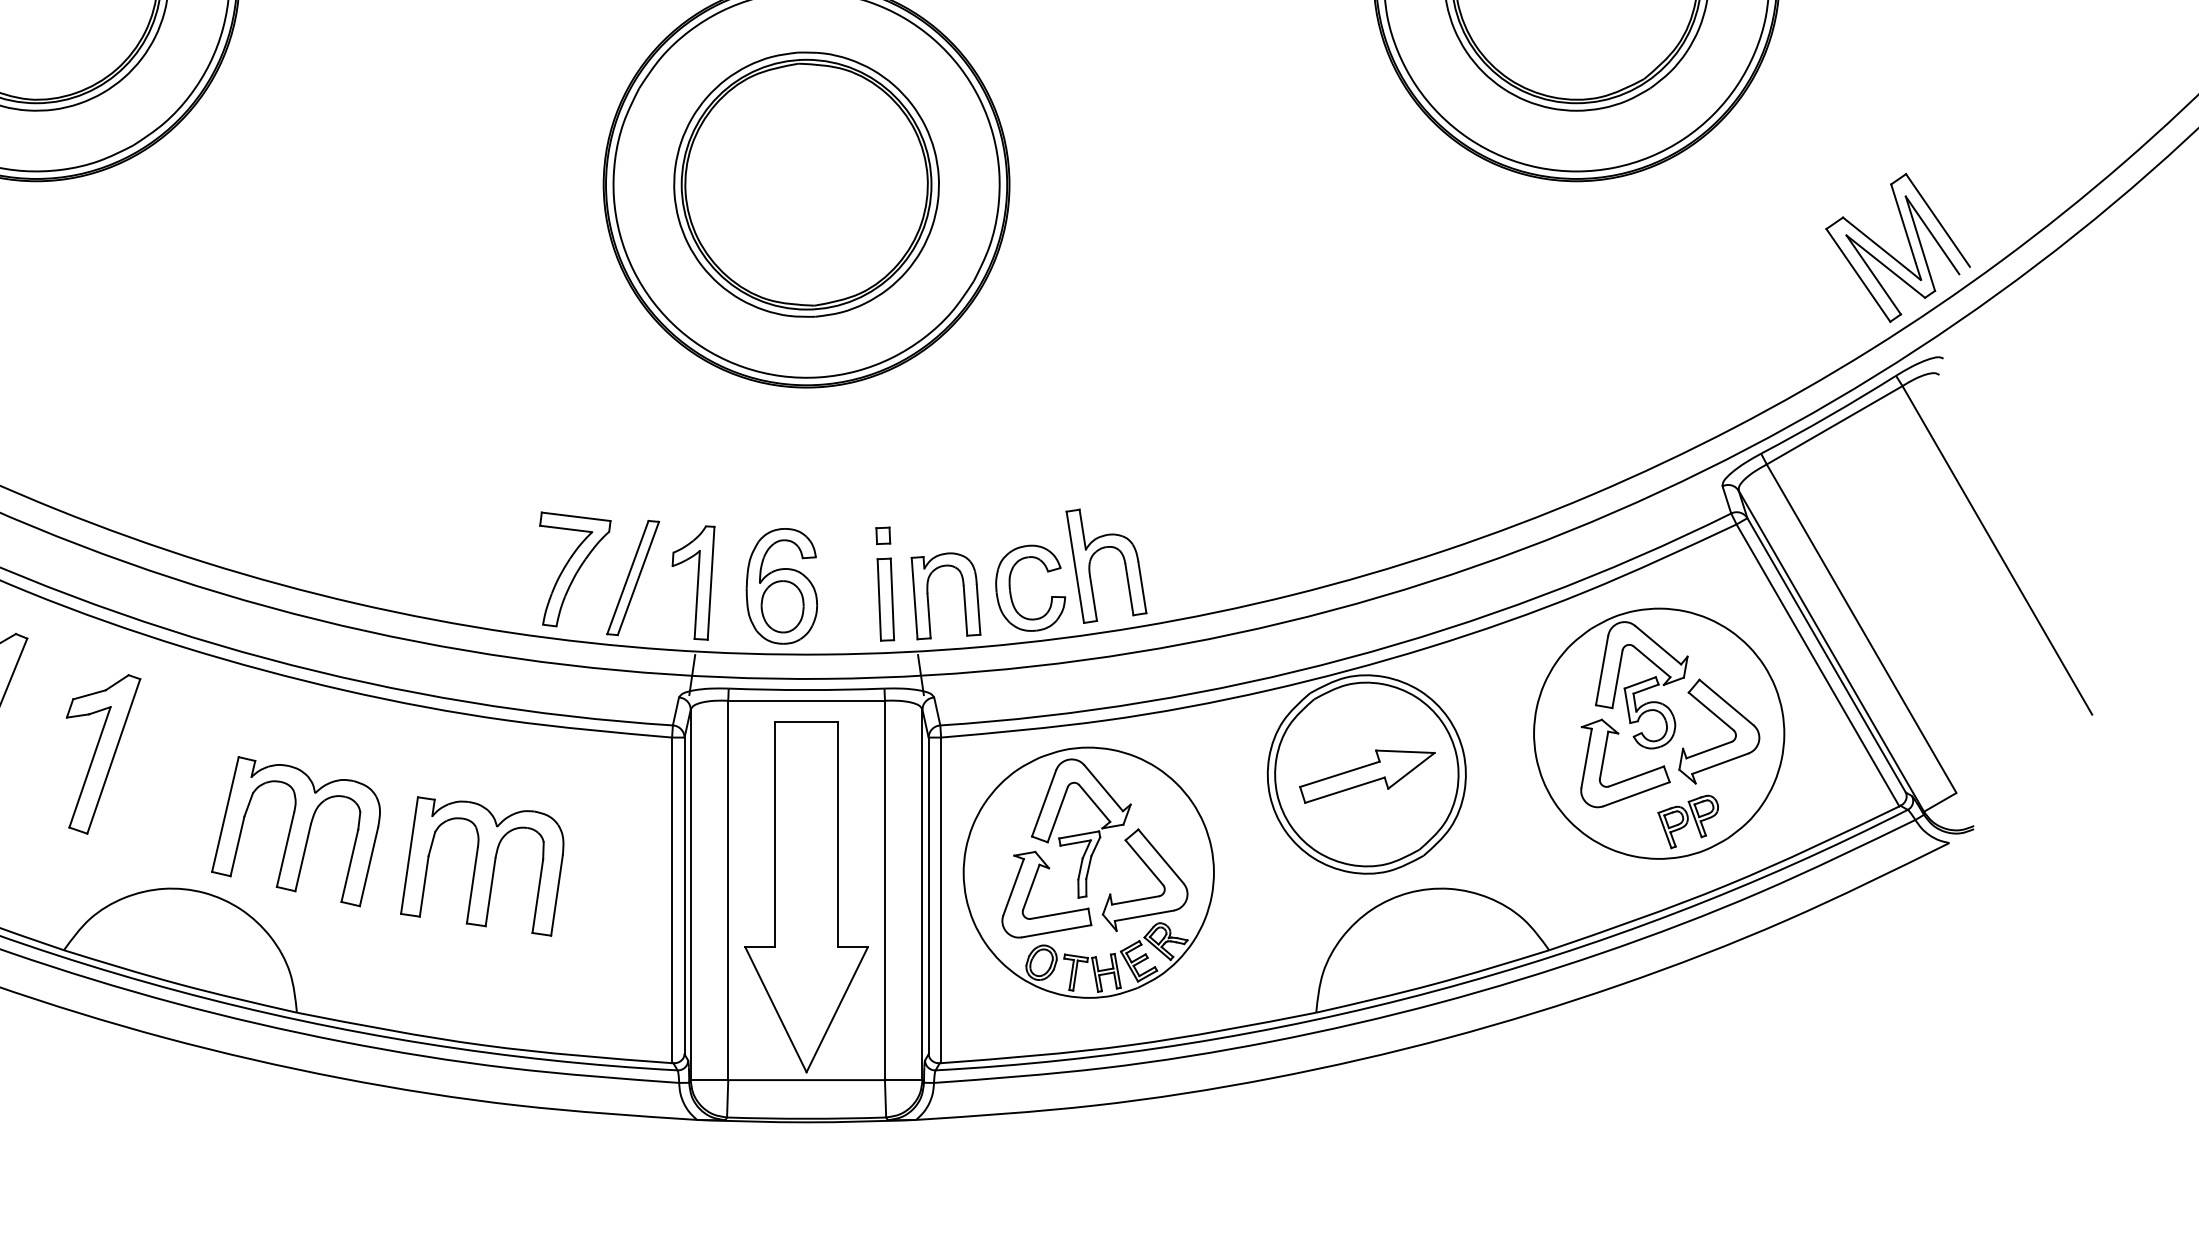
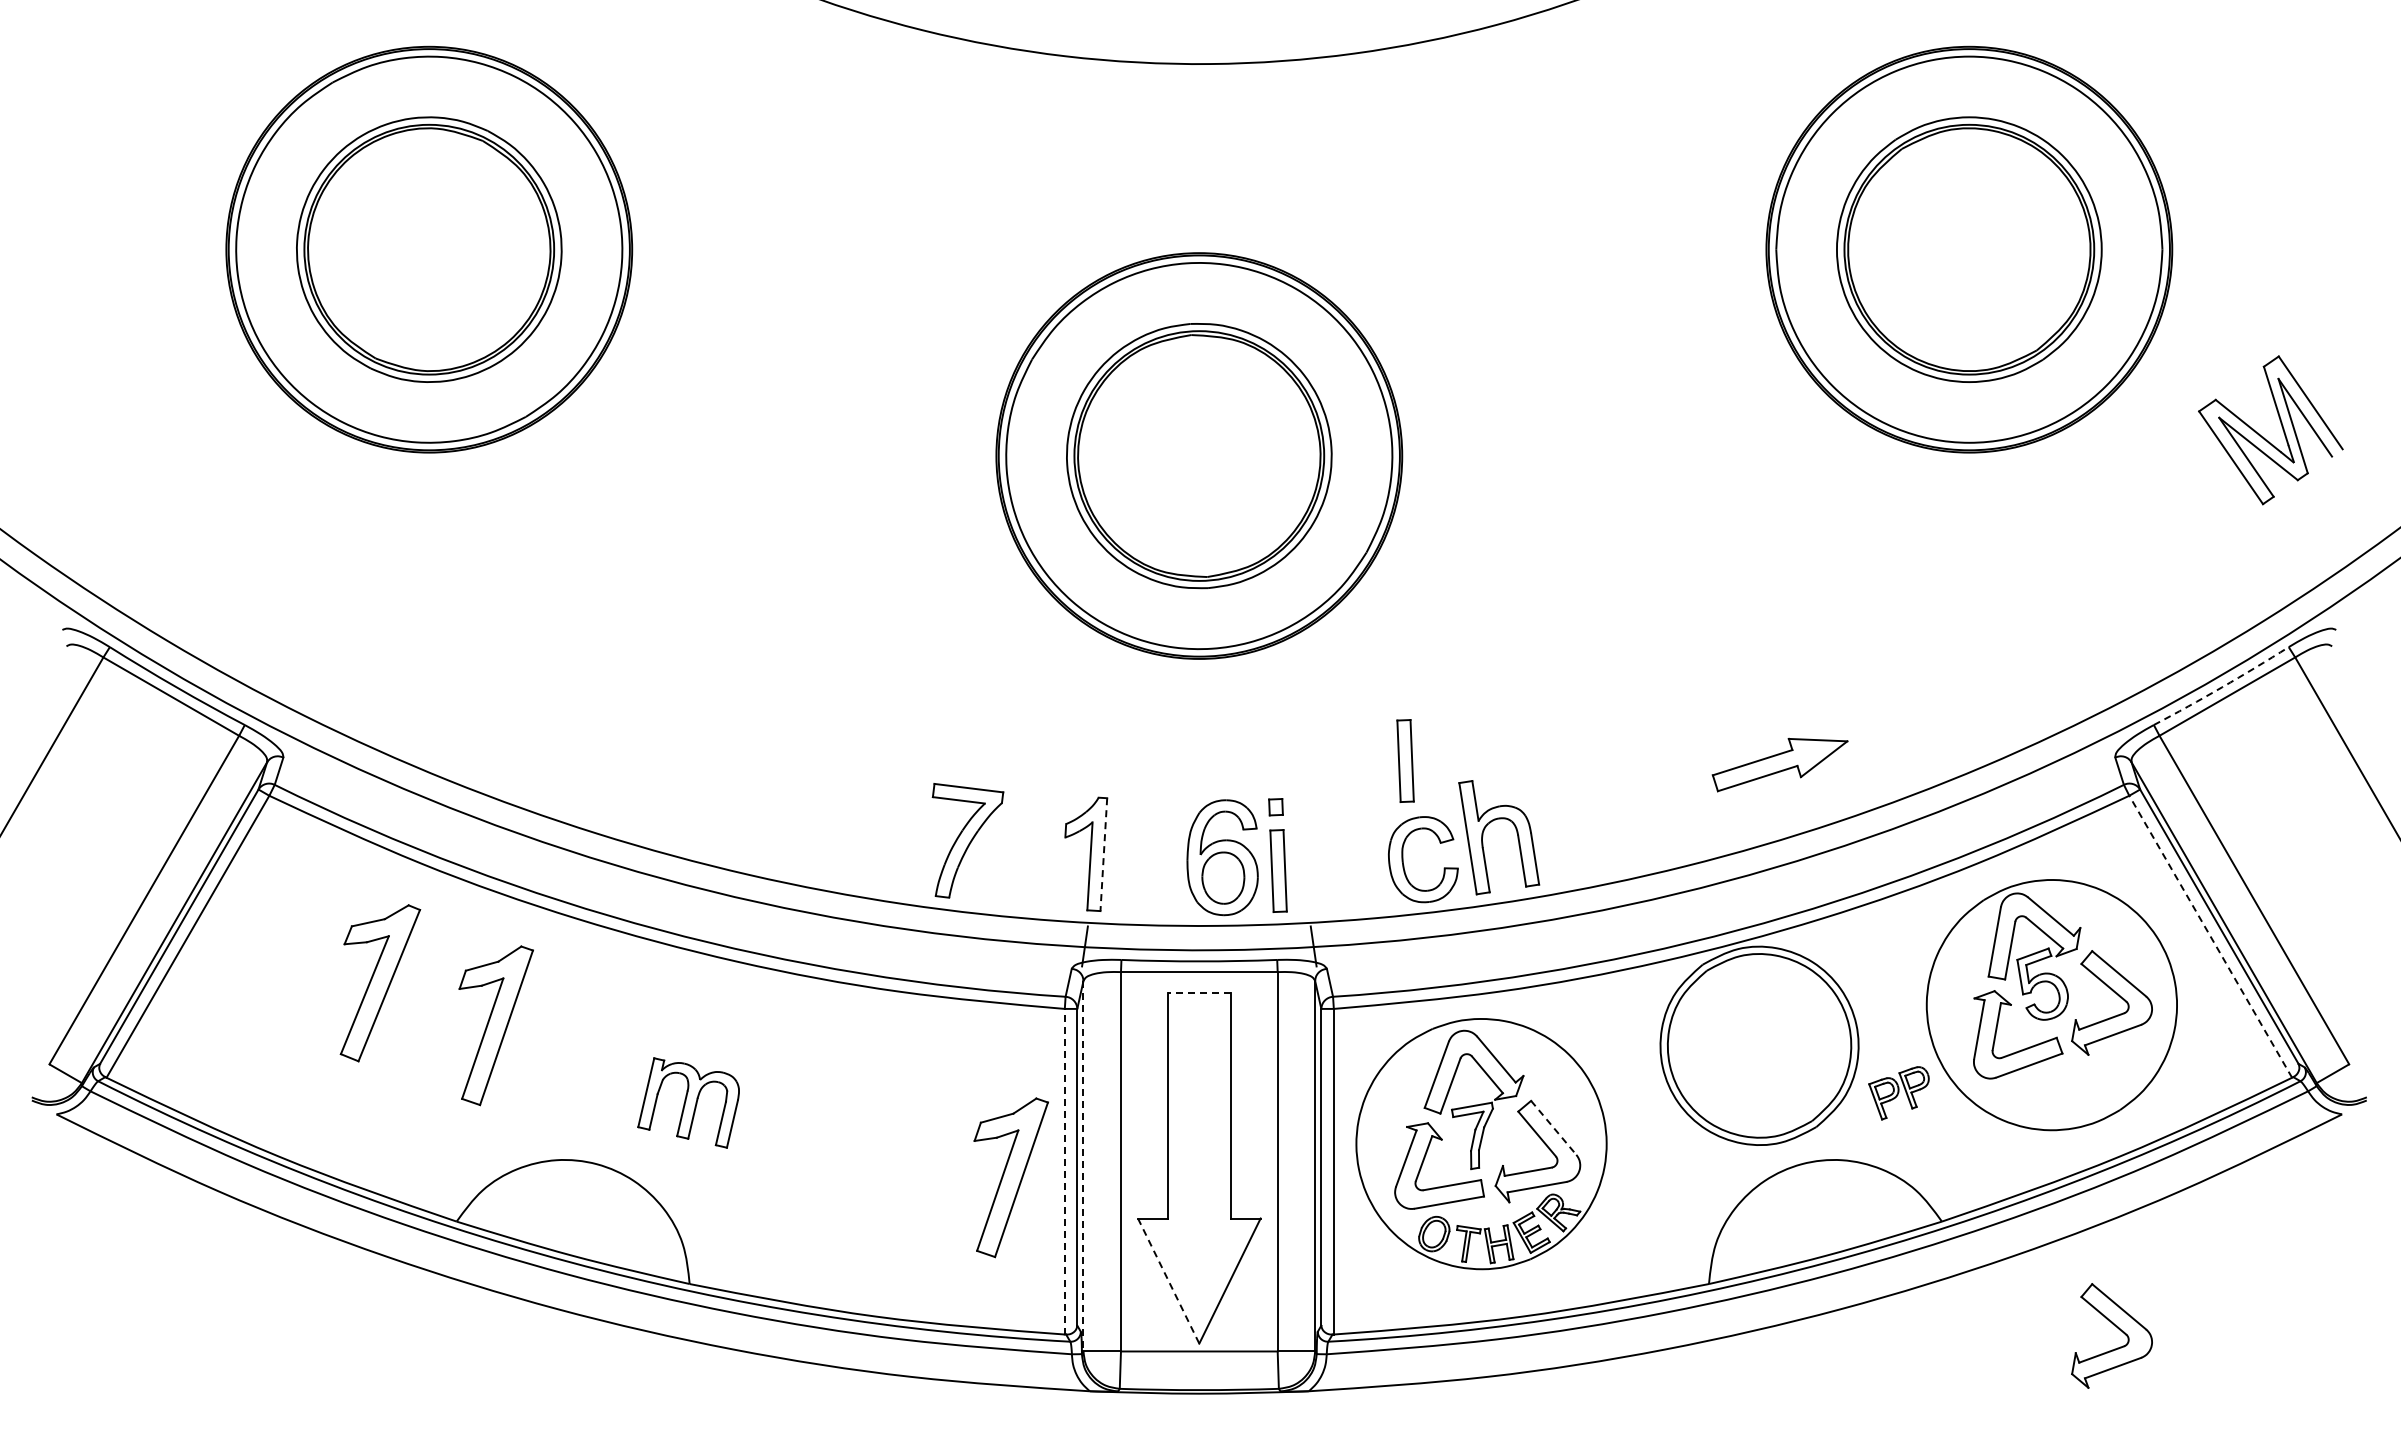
part: (1890, 254) -> (2263, 436), moved
arc: (1829, 416) -> (2222, 687), solid -> dashed
part: (1012, 489) -> (1405, 760), added
part: (632, 578) -> (1025, 849), removed
line: (710, 583) -> (1103, 854), solid -> dashed
part: (781, 586) -> (1222, 857), moved
part: (928, 596) -> (1321, 867), removed
line: (1817, 665) -> (2210, 936), solid -> dashed
line: (805, 722) -> (1198, 993), solid -> dashed
part: (1366, 776) -> (1779, 764), moved
part: (1687, 822) -> (1898, 1093), moved
part: (295, 831) -> (688, 1102), size x0.6
line: (1161, 857) -> (1554, 1128), solid -> dashed
part: (481, 866) -> (874, 1137), removed
line: (690, 895) -> (1083, 1166), solid -> dashed
line: (671, 900) -> (1064, 1171), solid -> dashed
part: (617, 906) -> (1010, 1177), added
line: (775, 1010) -> (1168, 1281), solid -> dashed
part: (1724, 1057) -> (2117, 1328), added

